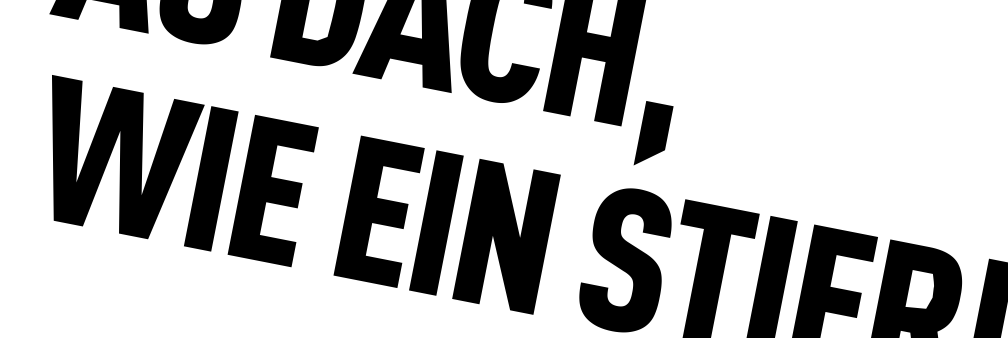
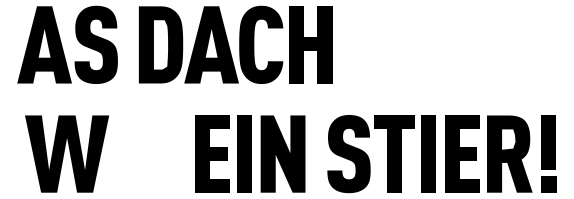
fill: (653, 136) -> (350, 85), removed
fill: (209, 177) -> (119, 153), removed
fill: (273, 190) -> (154, 153), removed

